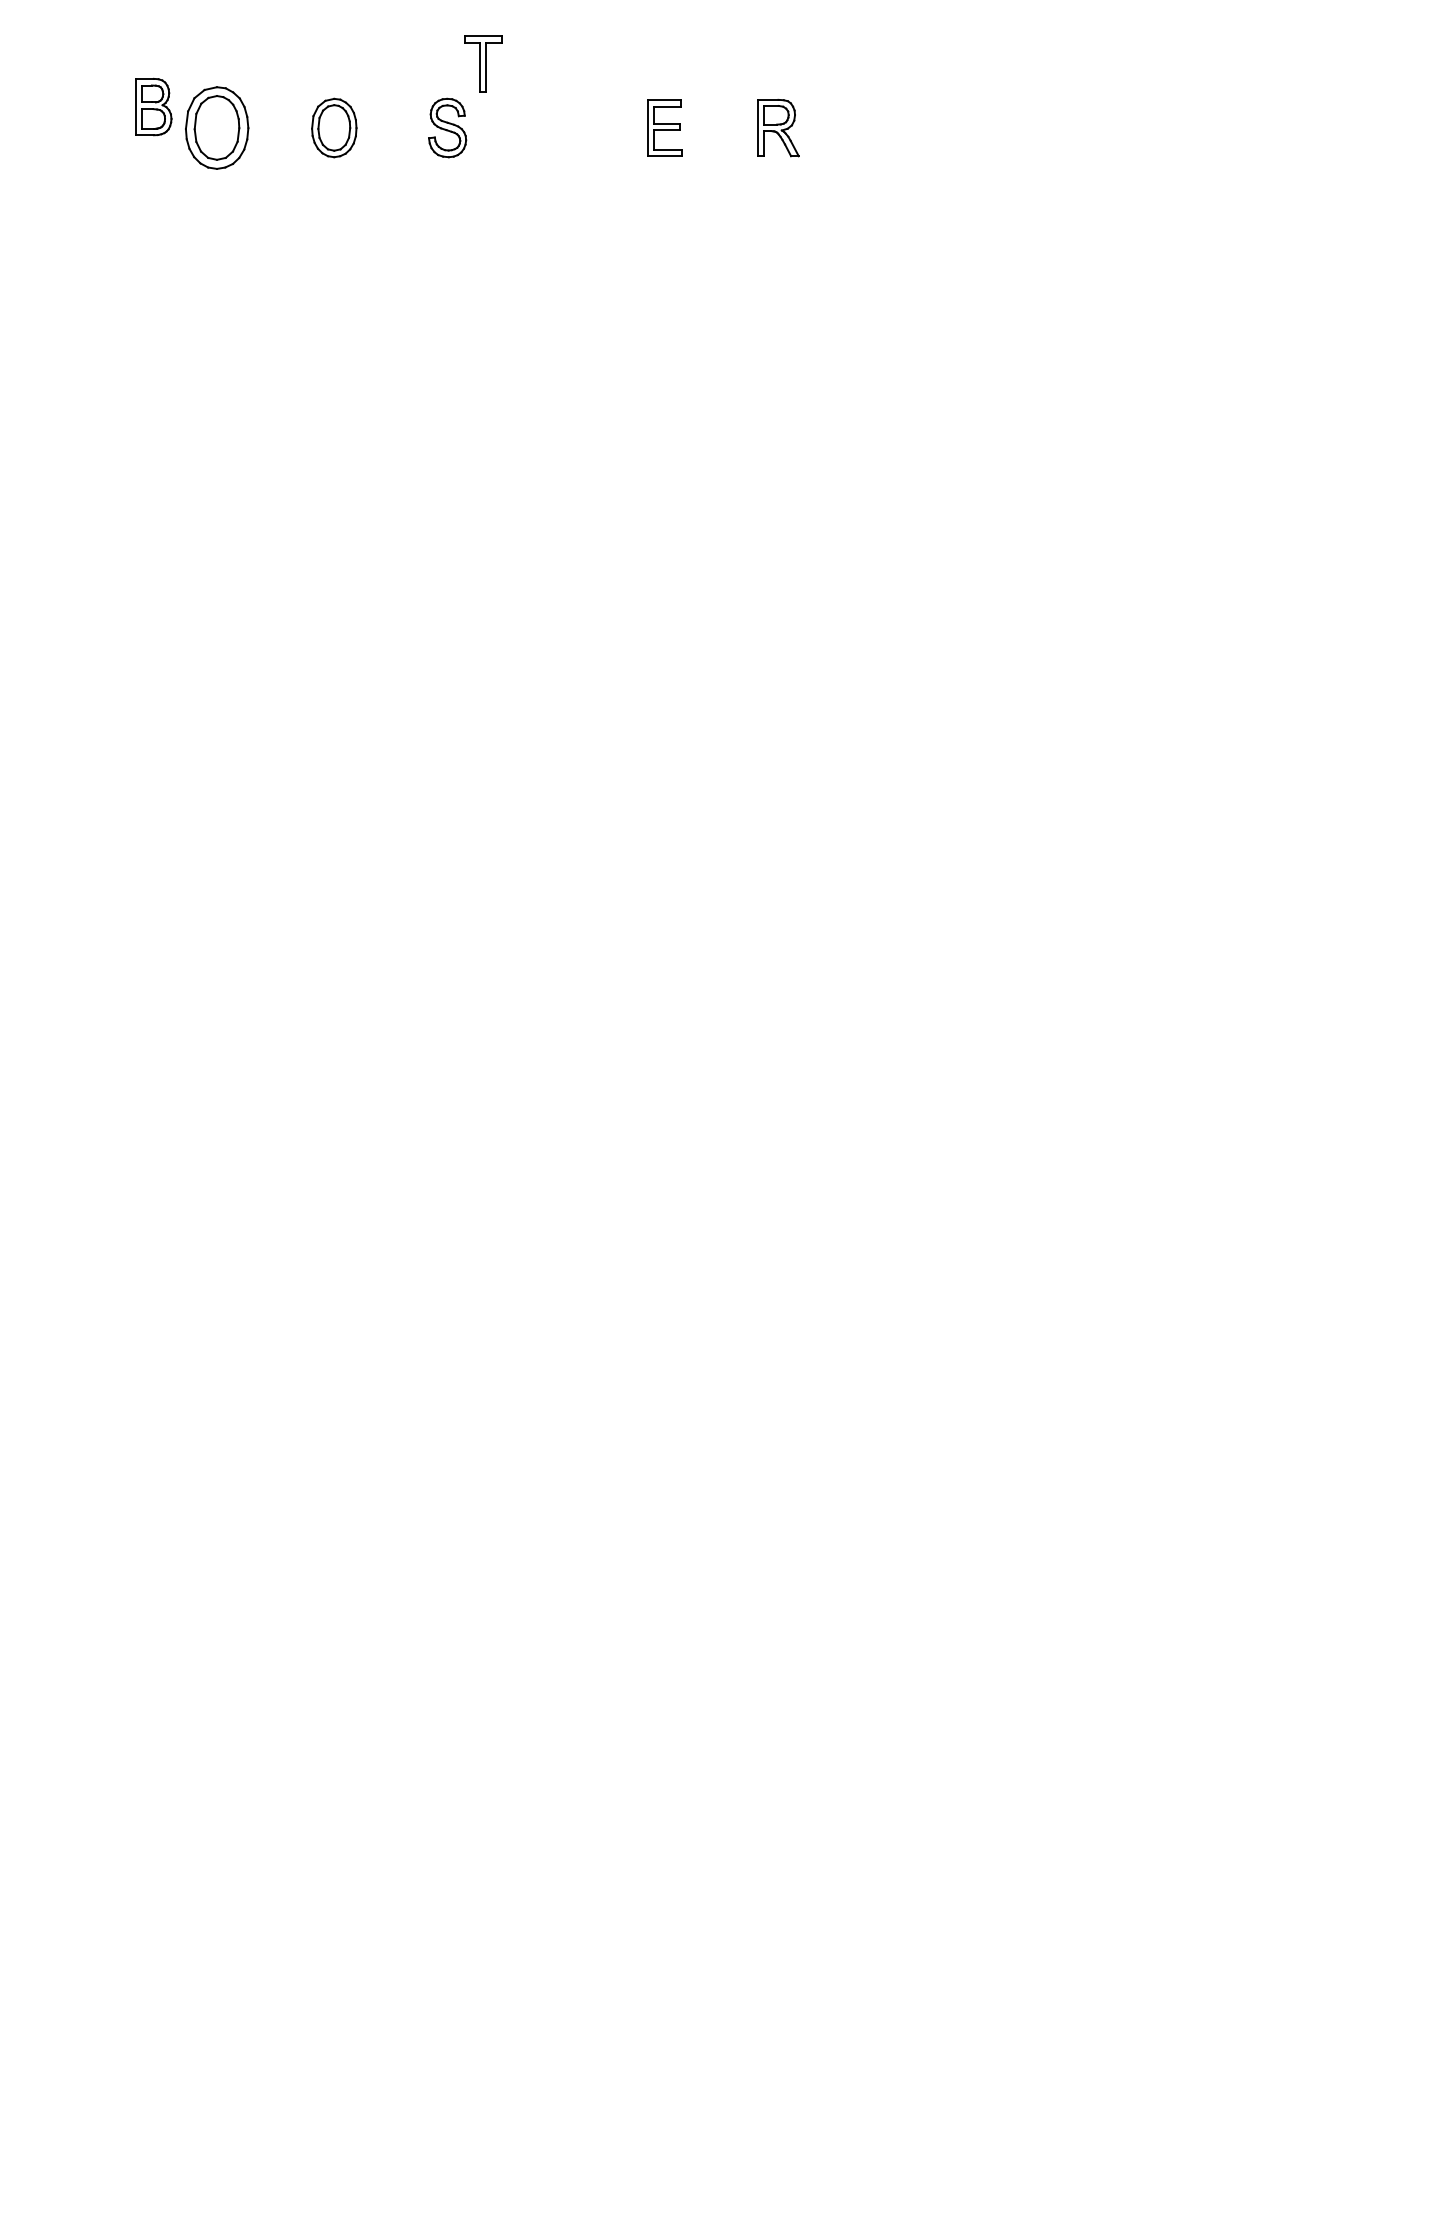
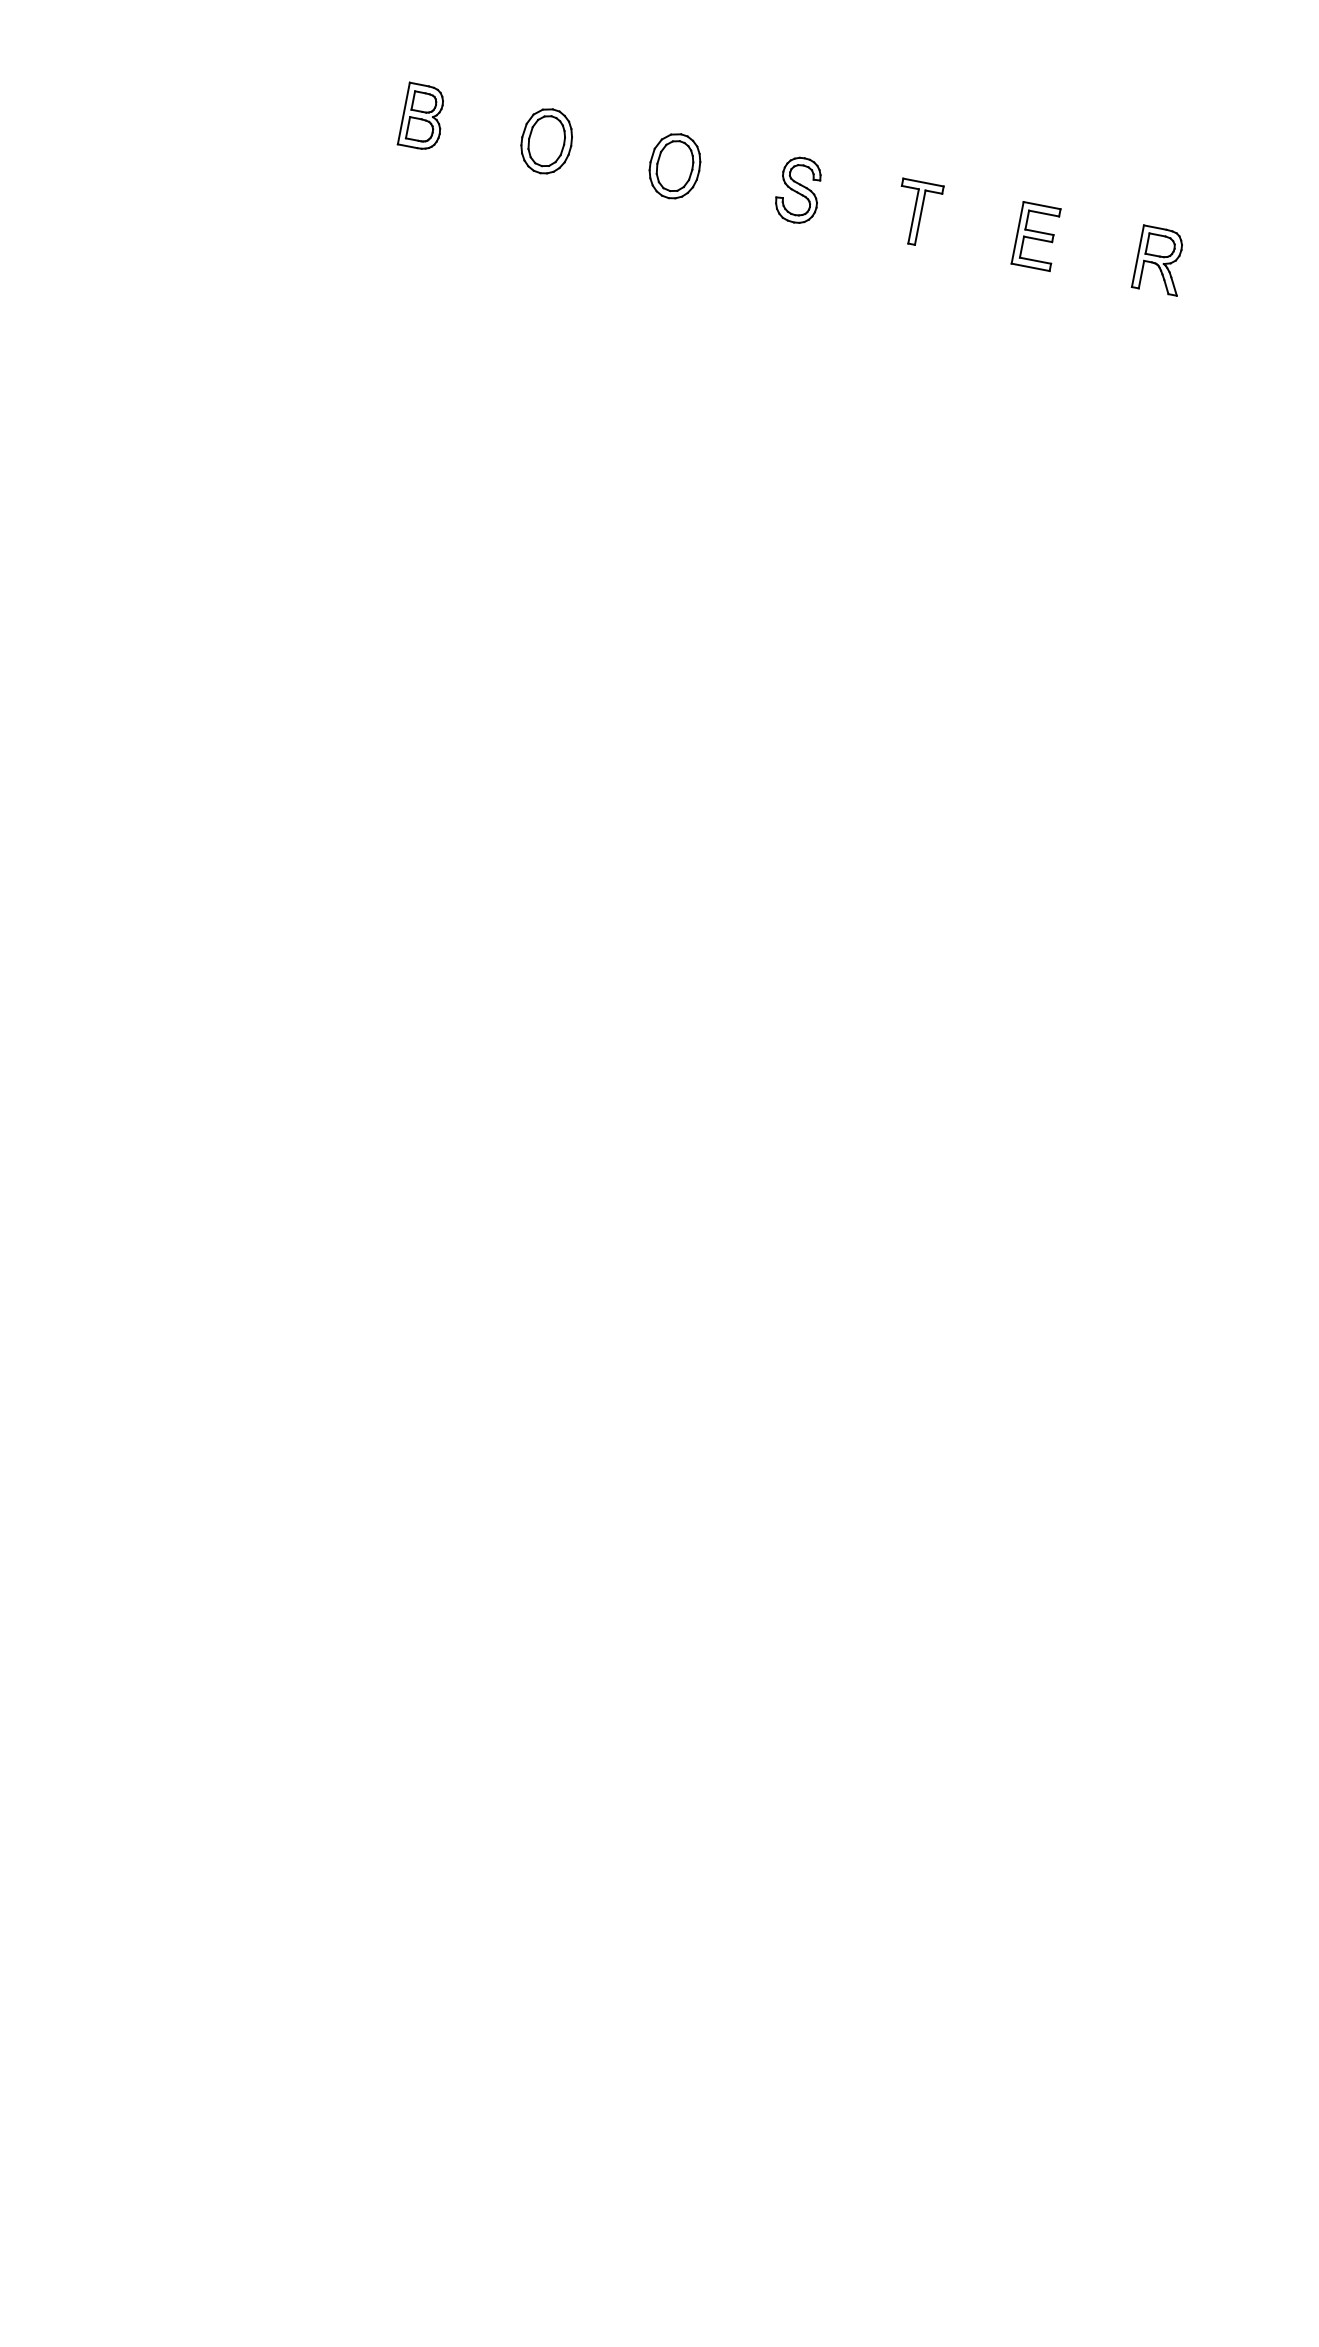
part: (483, 63) -> (918, 212), moved
part: (153, 106) -> (422, 116), moved
part: (216, 127) -> (546, 140), size x0.71

